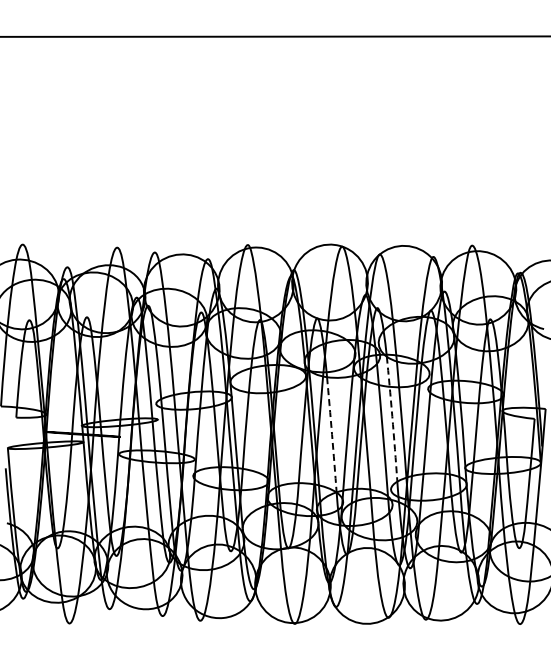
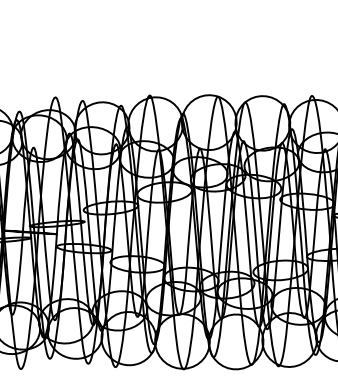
arc: (392, 418) -> (254, 220), dashed -> solid
arc: (332, 434) -> (211, 232), dashed -> solid

